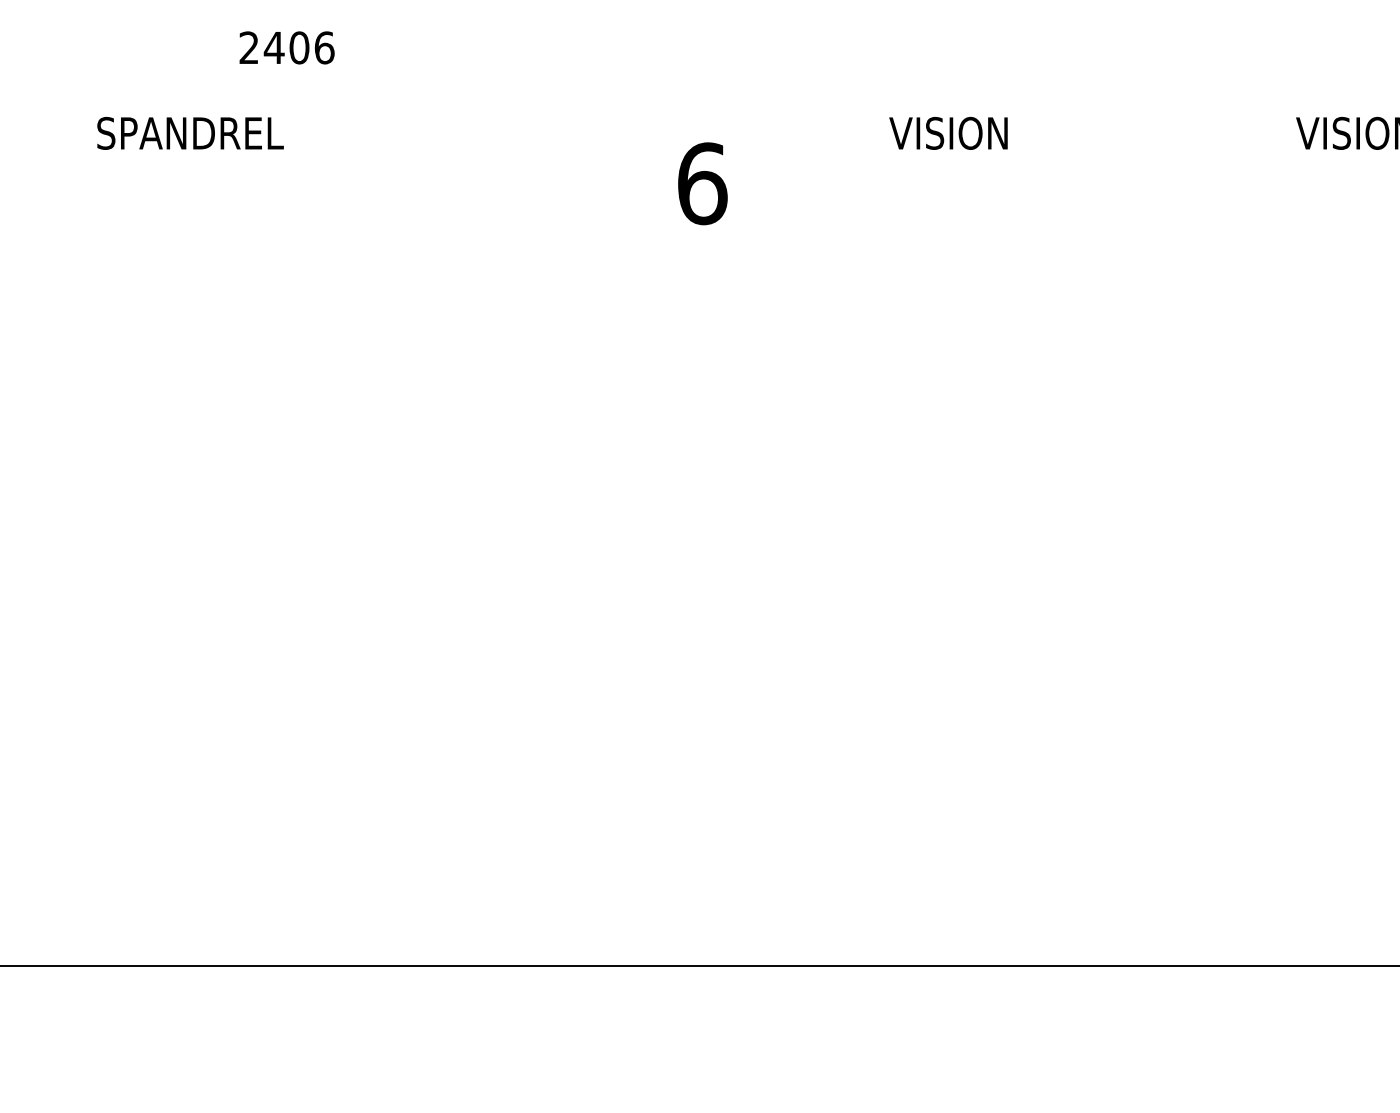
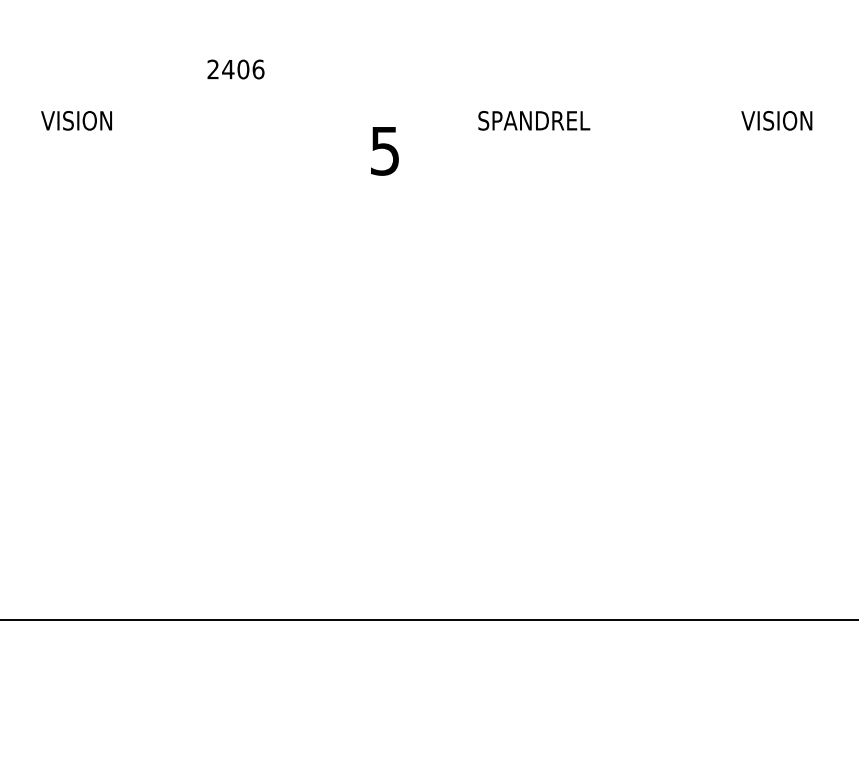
text: (286, 47) -> (235, 69), moved
text: (191, 132) -> (78, 120), SPANDREL -> VISION
text: (951, 132) -> (534, 120), VISION -> SPANDREL
text: (703, 182) -> (385, 150), 6 -> 5

